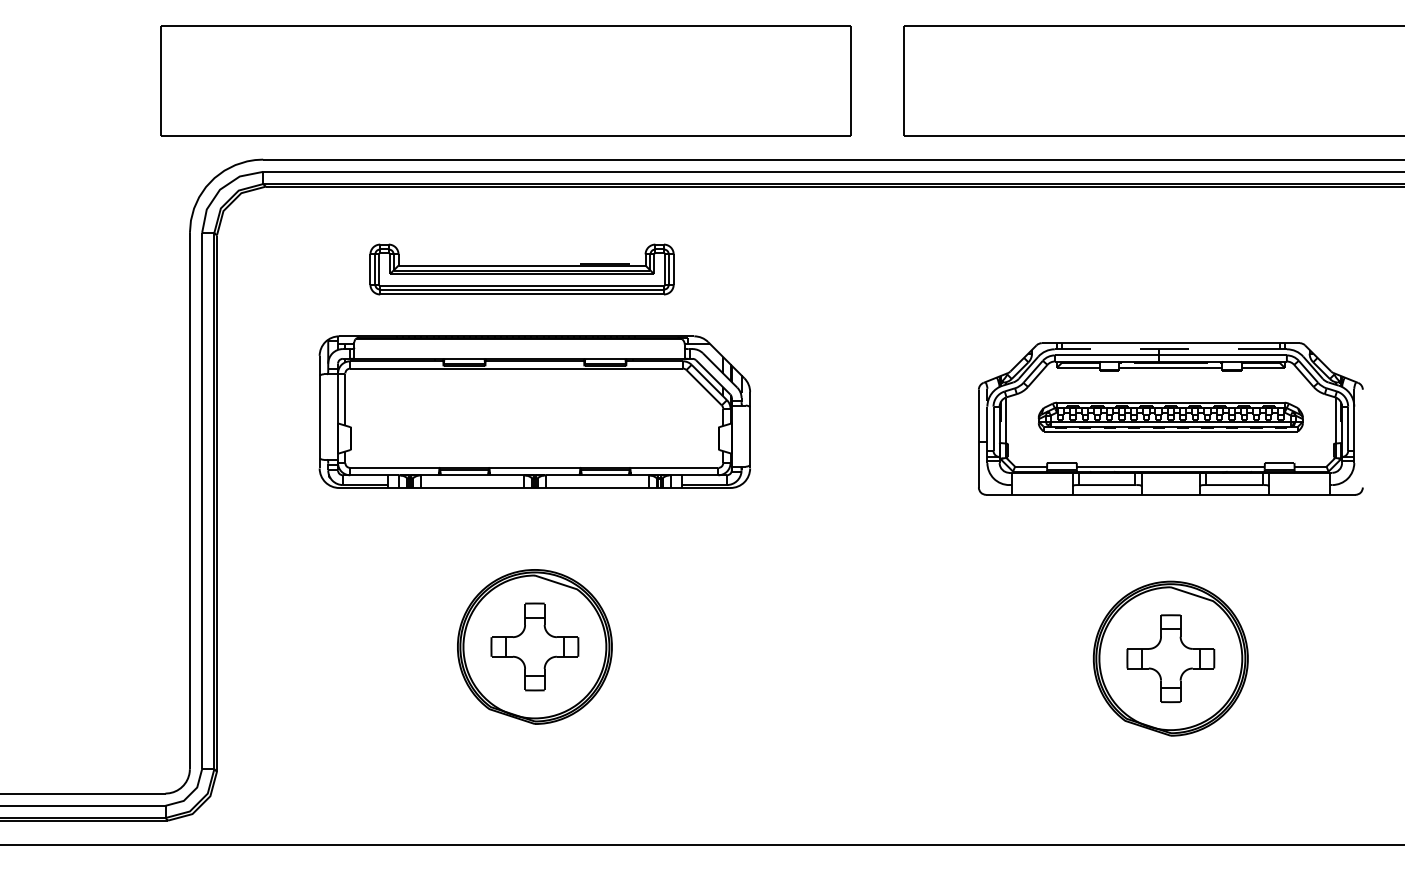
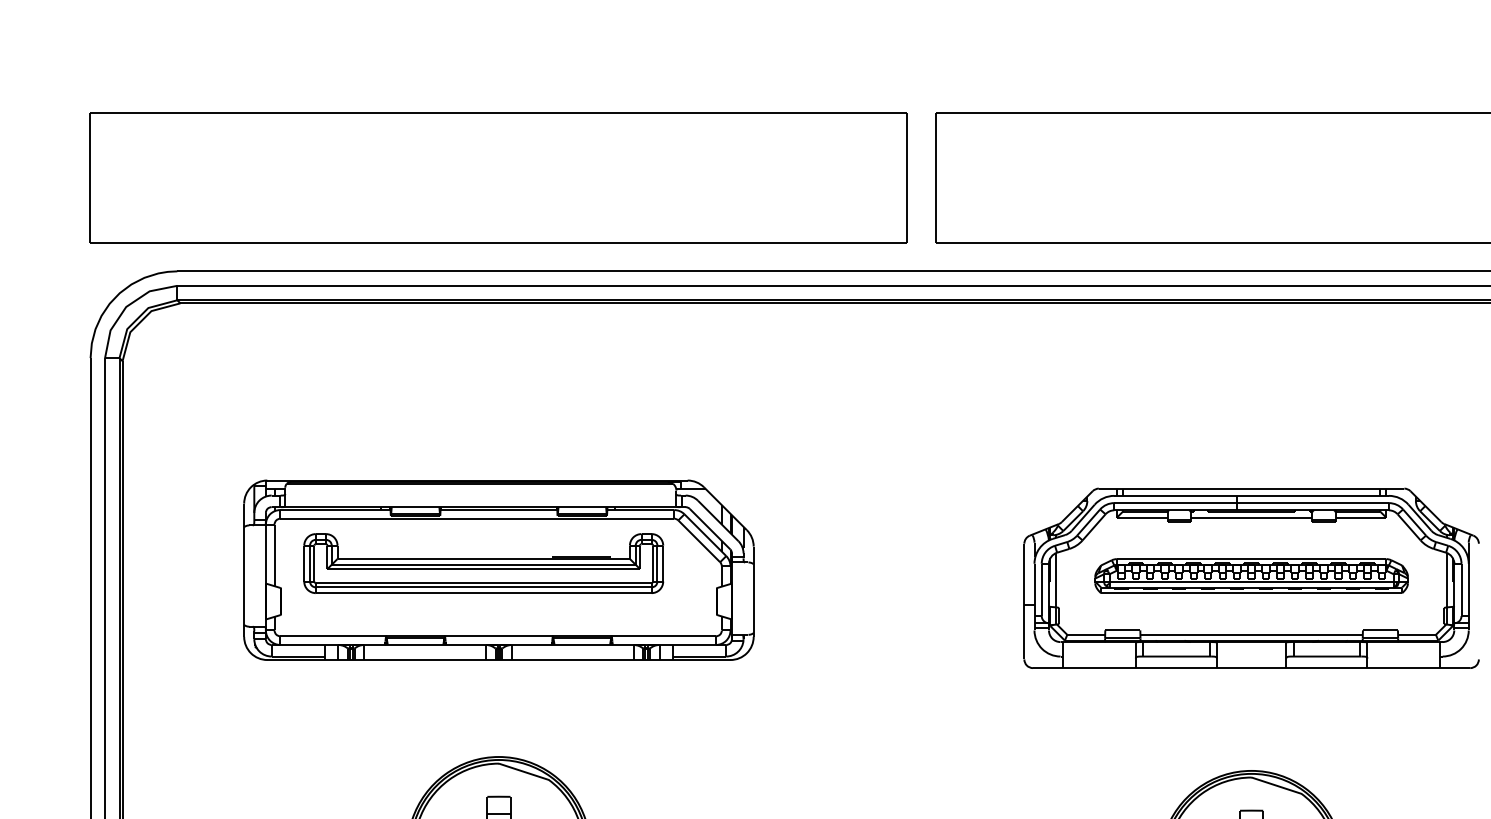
part: (505, 80) -> (498, 177), moved
part: (521, 269) -> (483, 563), moved
line: (1170, 349) -> (1251, 496), dashed -> solid

